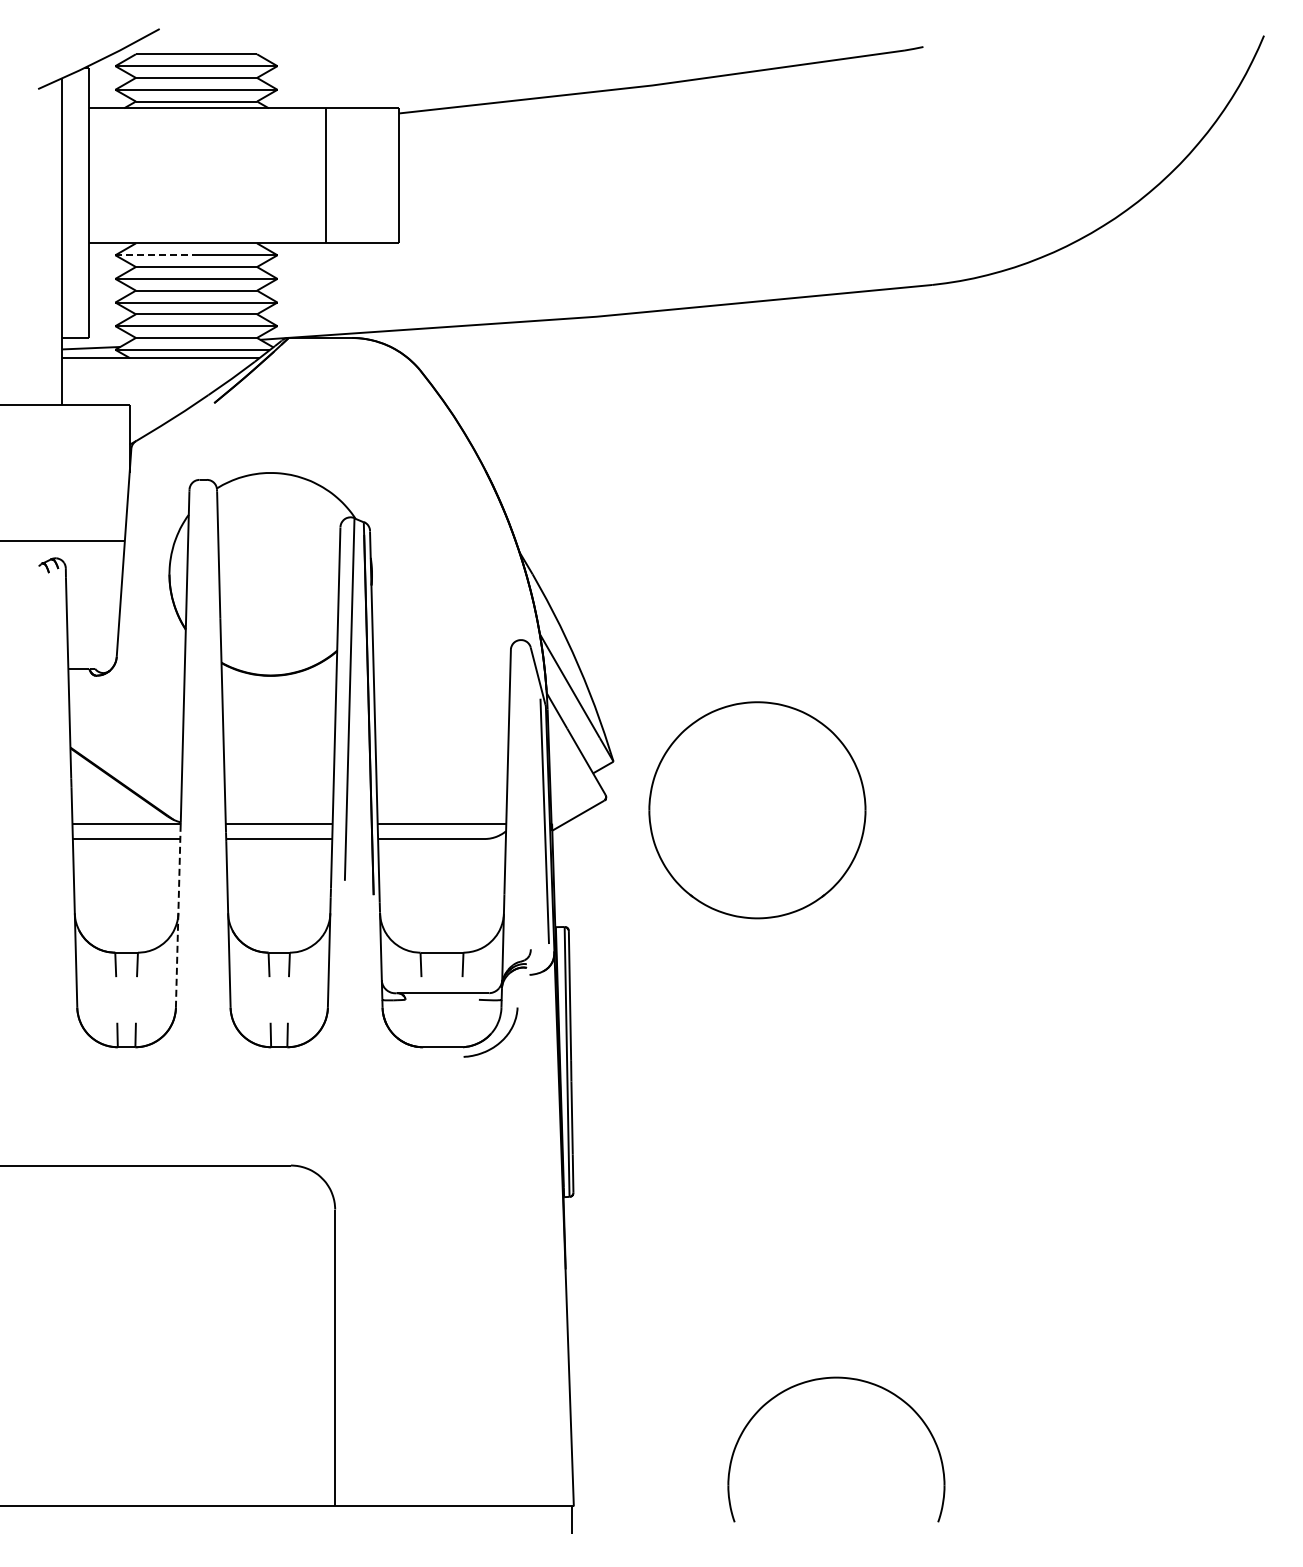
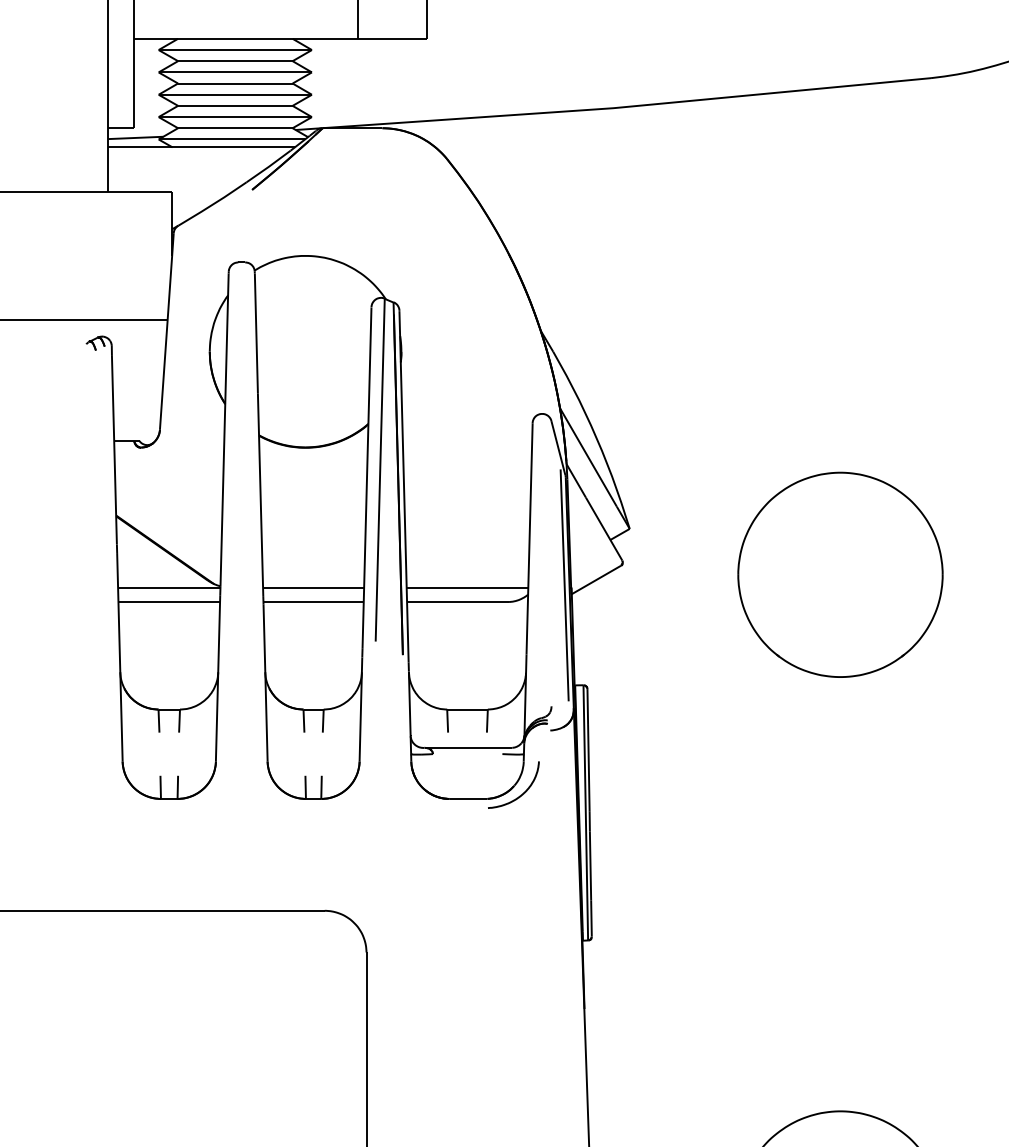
line: (155, 255) -> (196, 50), dashed -> solid
part: (757, 810) -> (840, 575), moved
line: (178, 919) -> (218, 678), dashed -> solid

